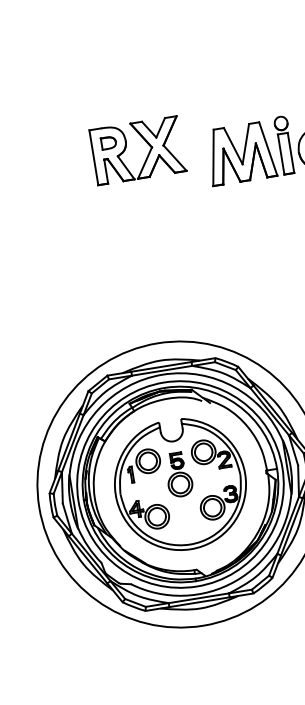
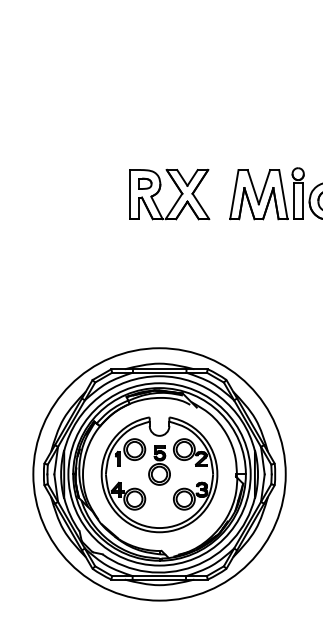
part: (146, 156) -> (176, 200), moved

